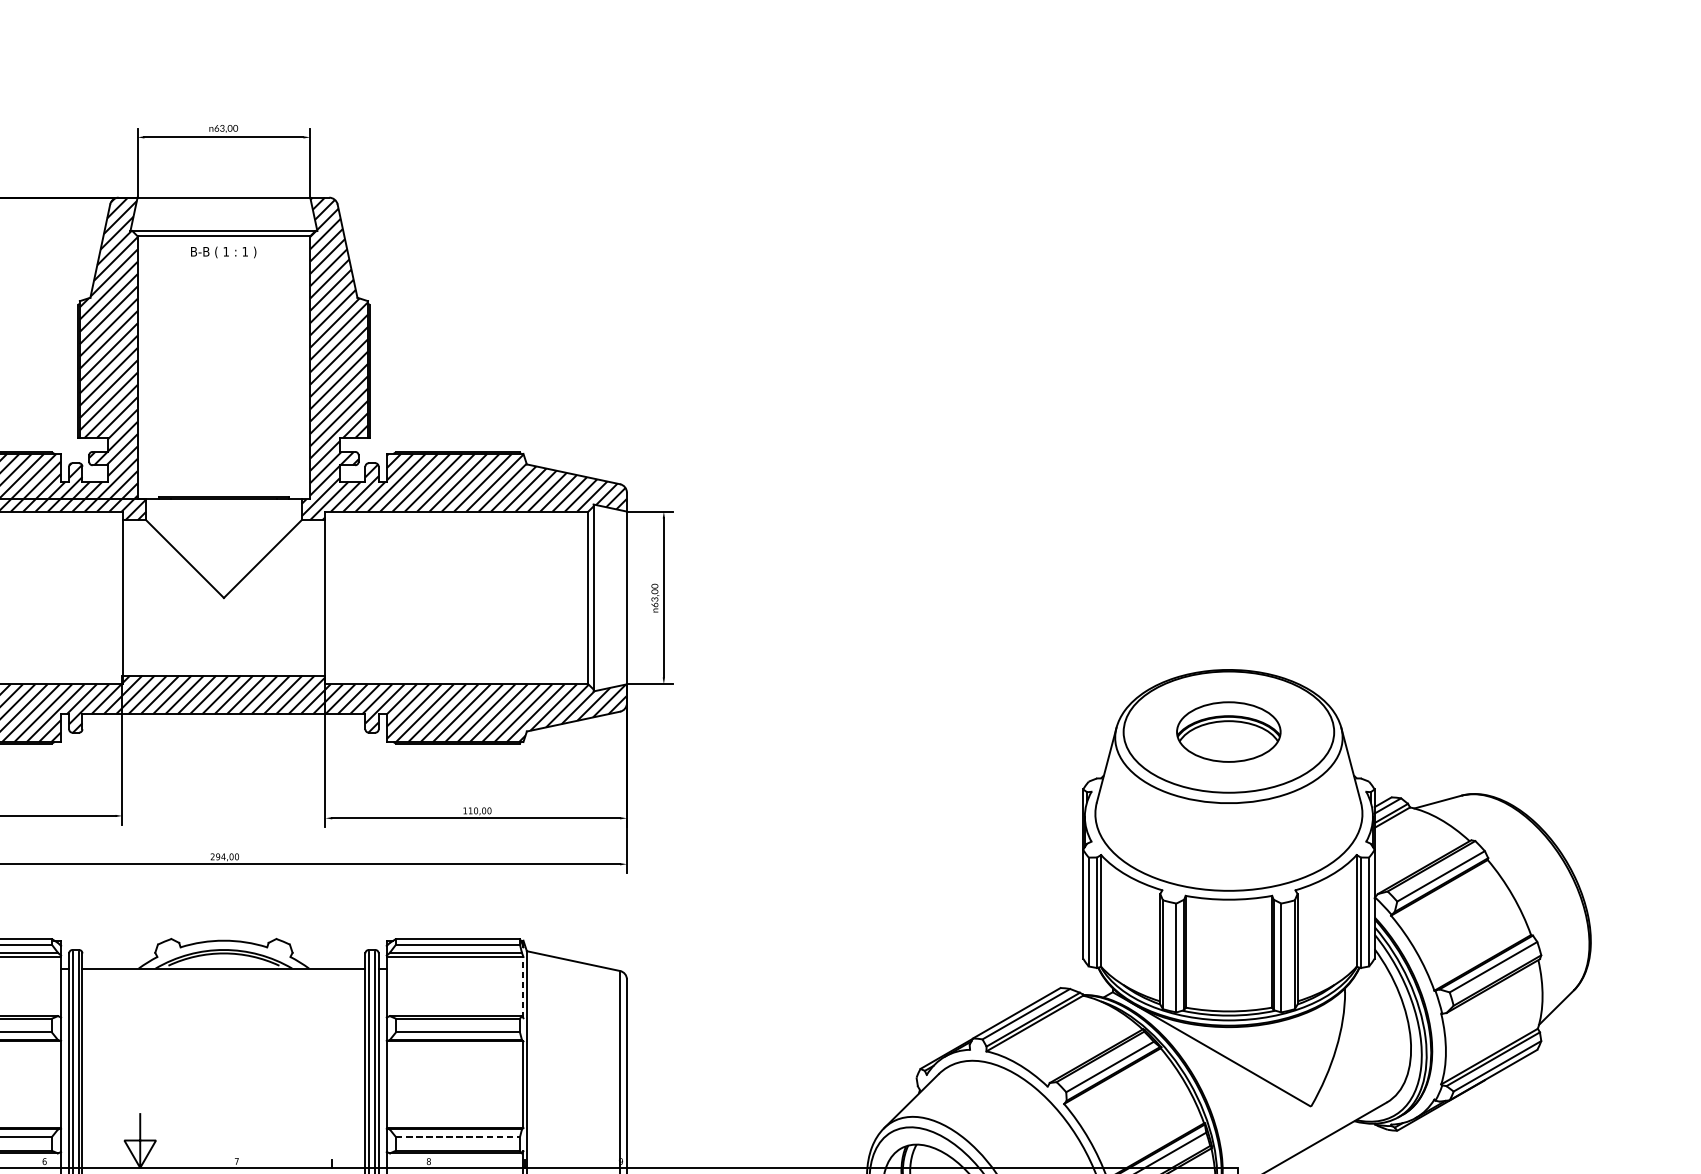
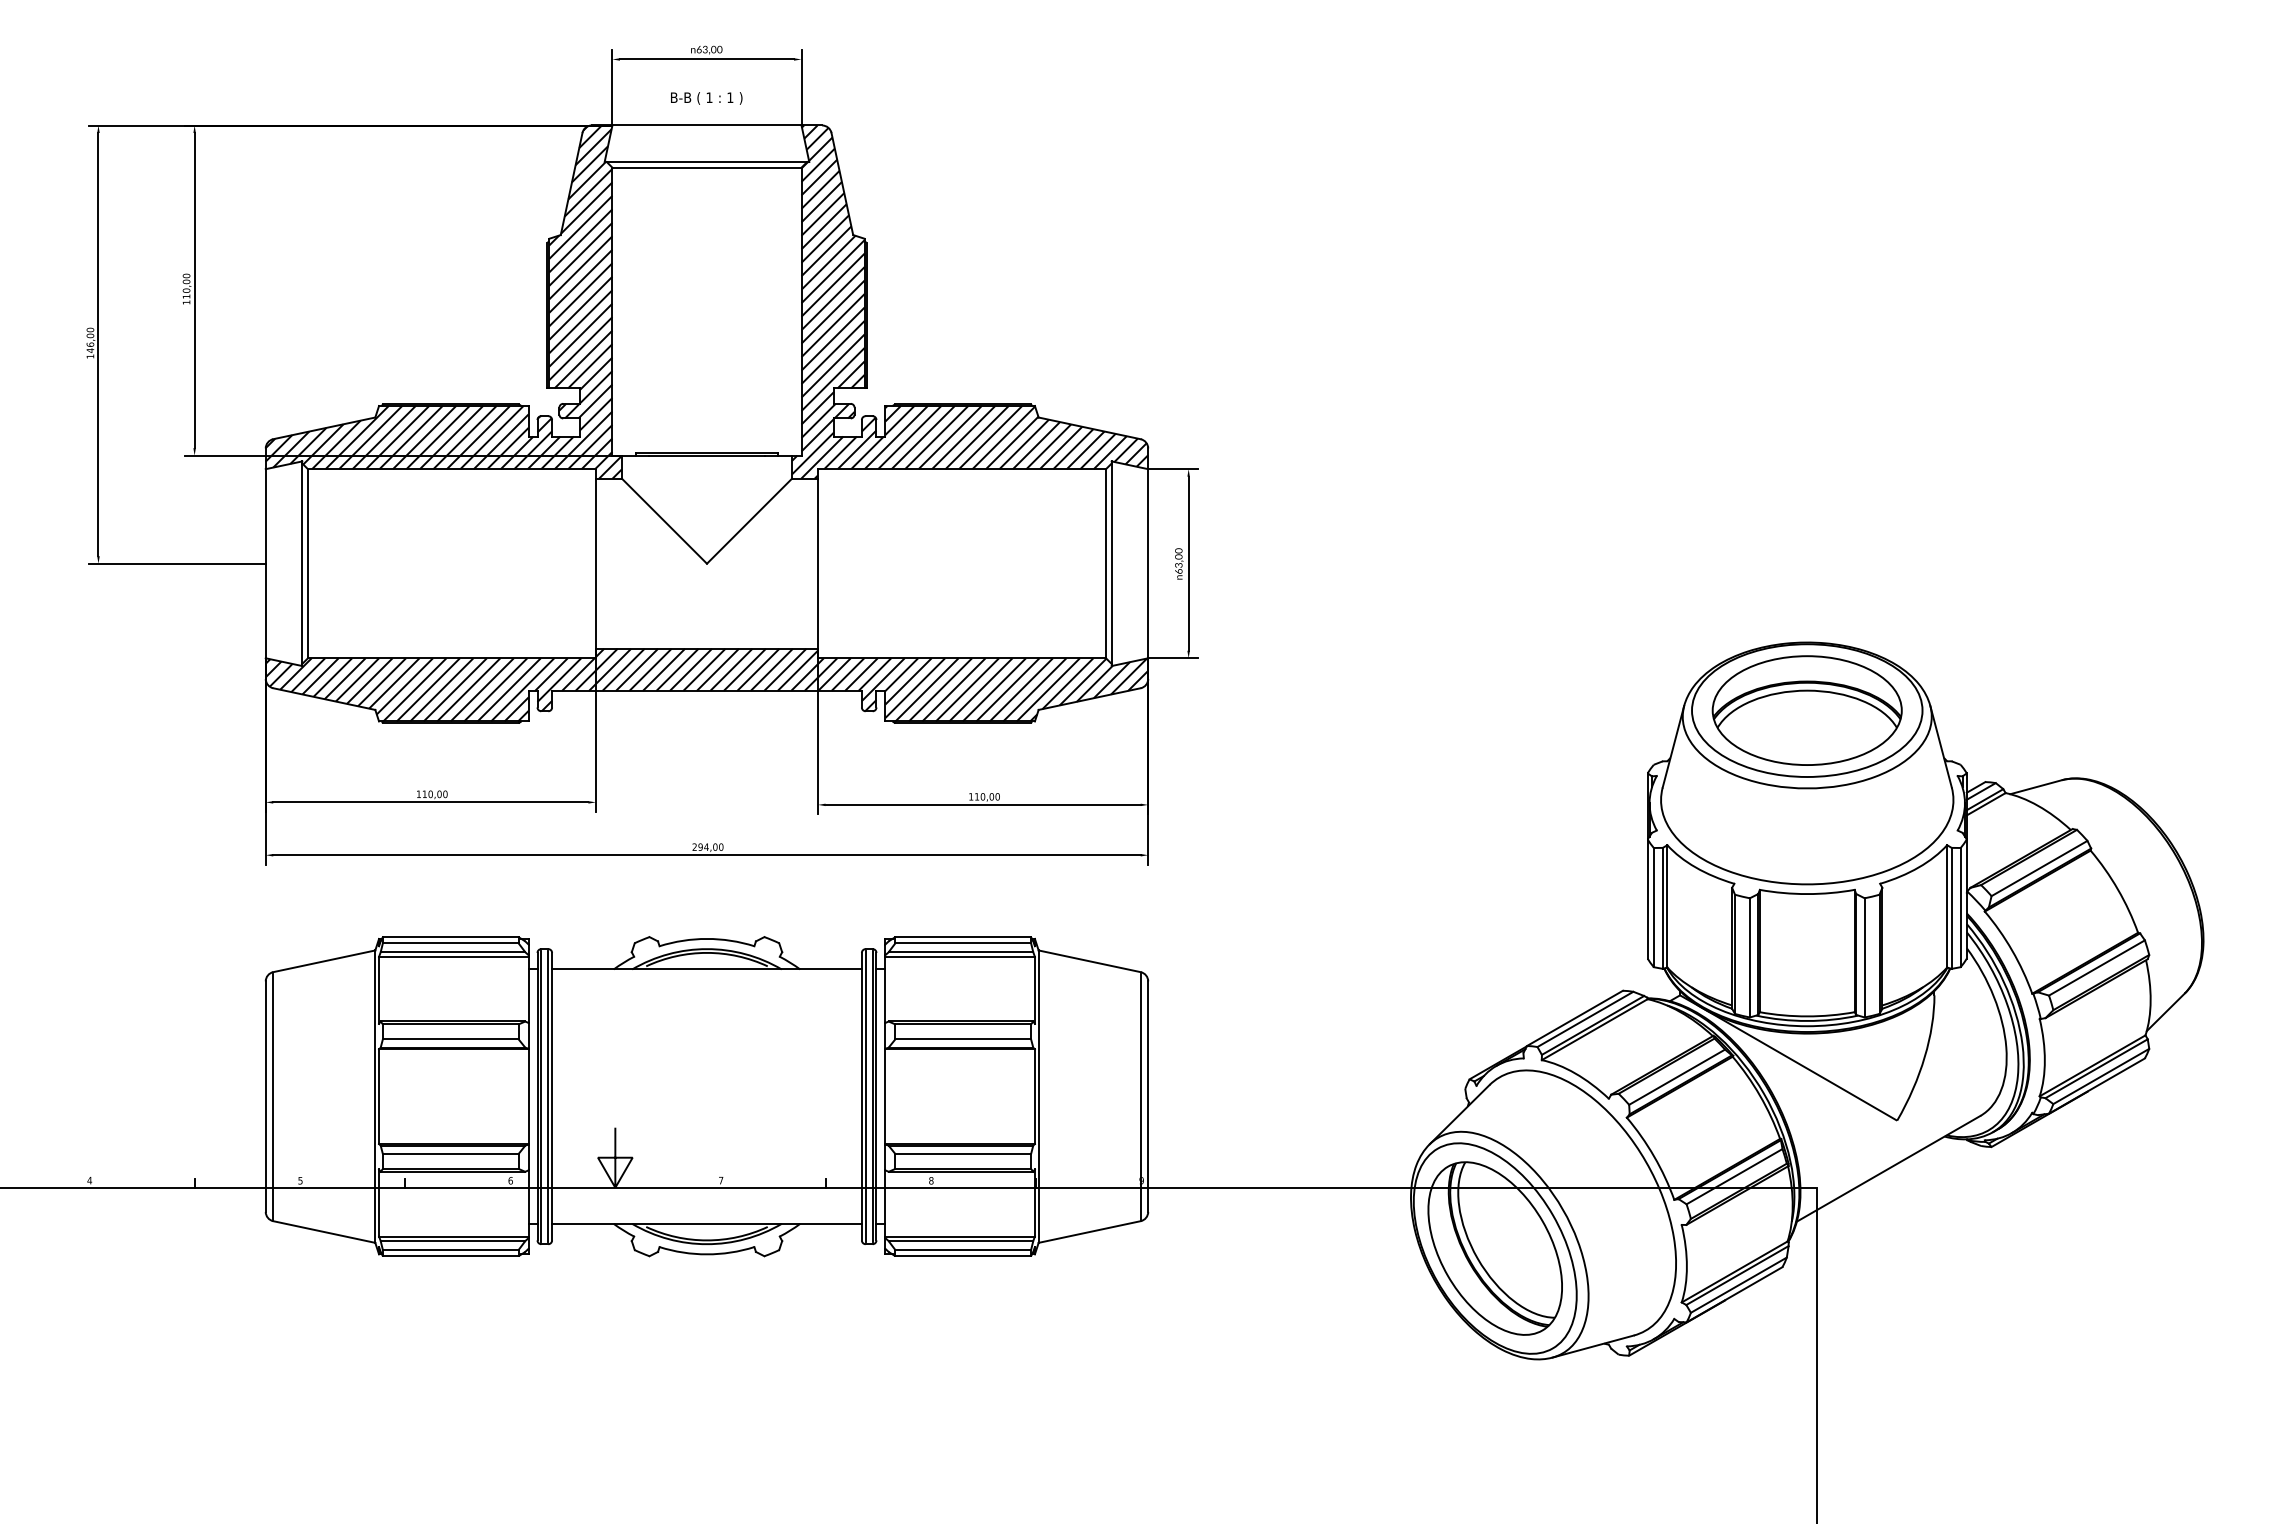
text: (223, 252) -> (706, 98), moved
part: (1228, 732) -> (1806, 710), size x1.67
line: (523, 987) -> (1034, 990), dashed -> solid
line: (458, 1137) -> (963, 1154), dashed -> solid

